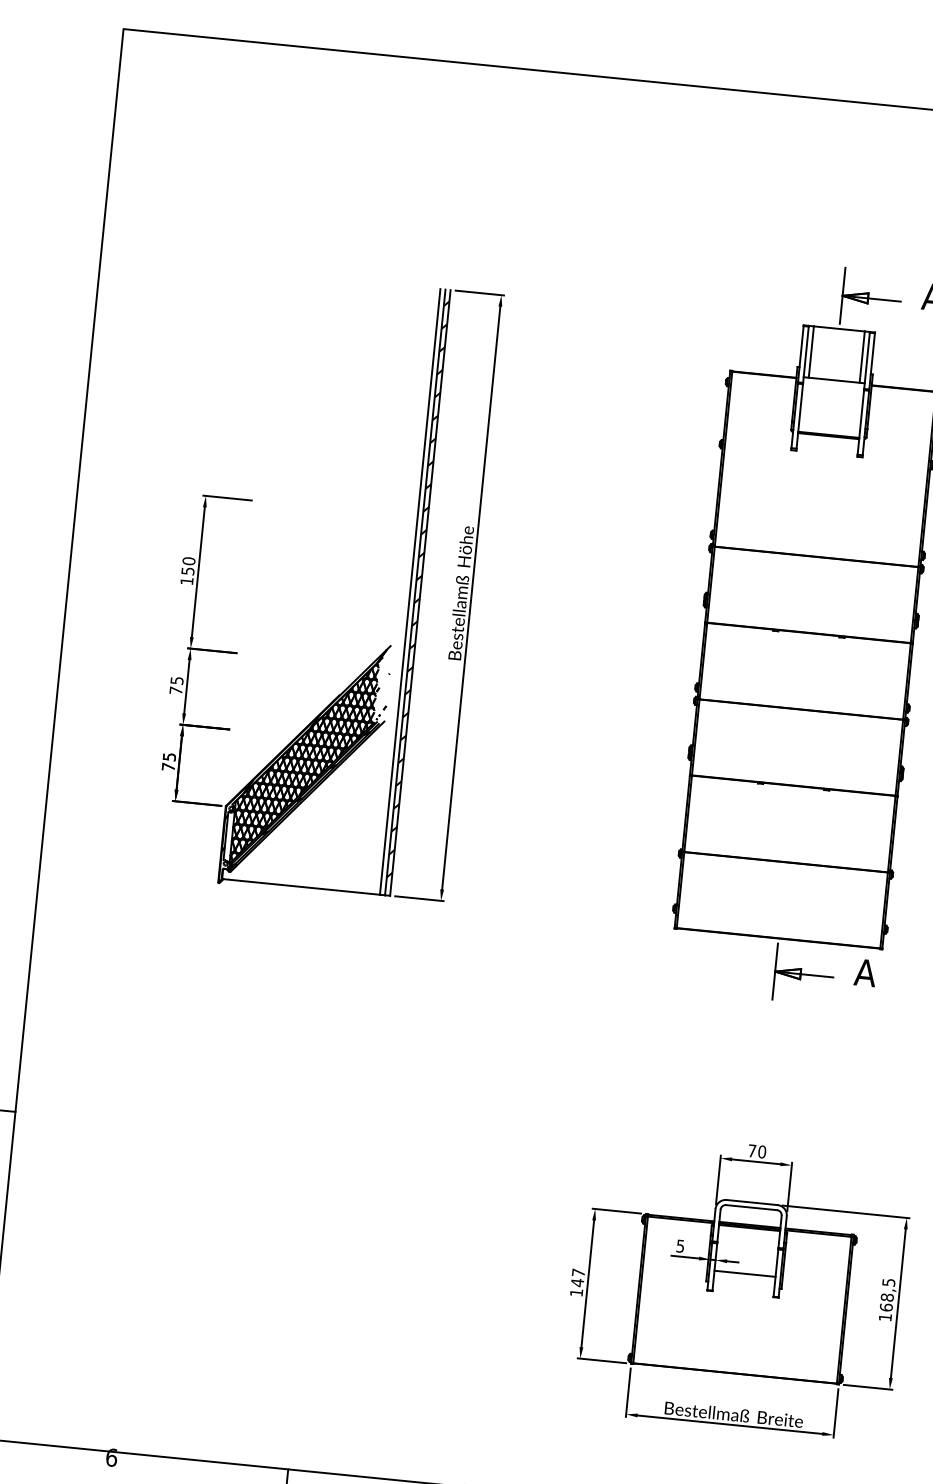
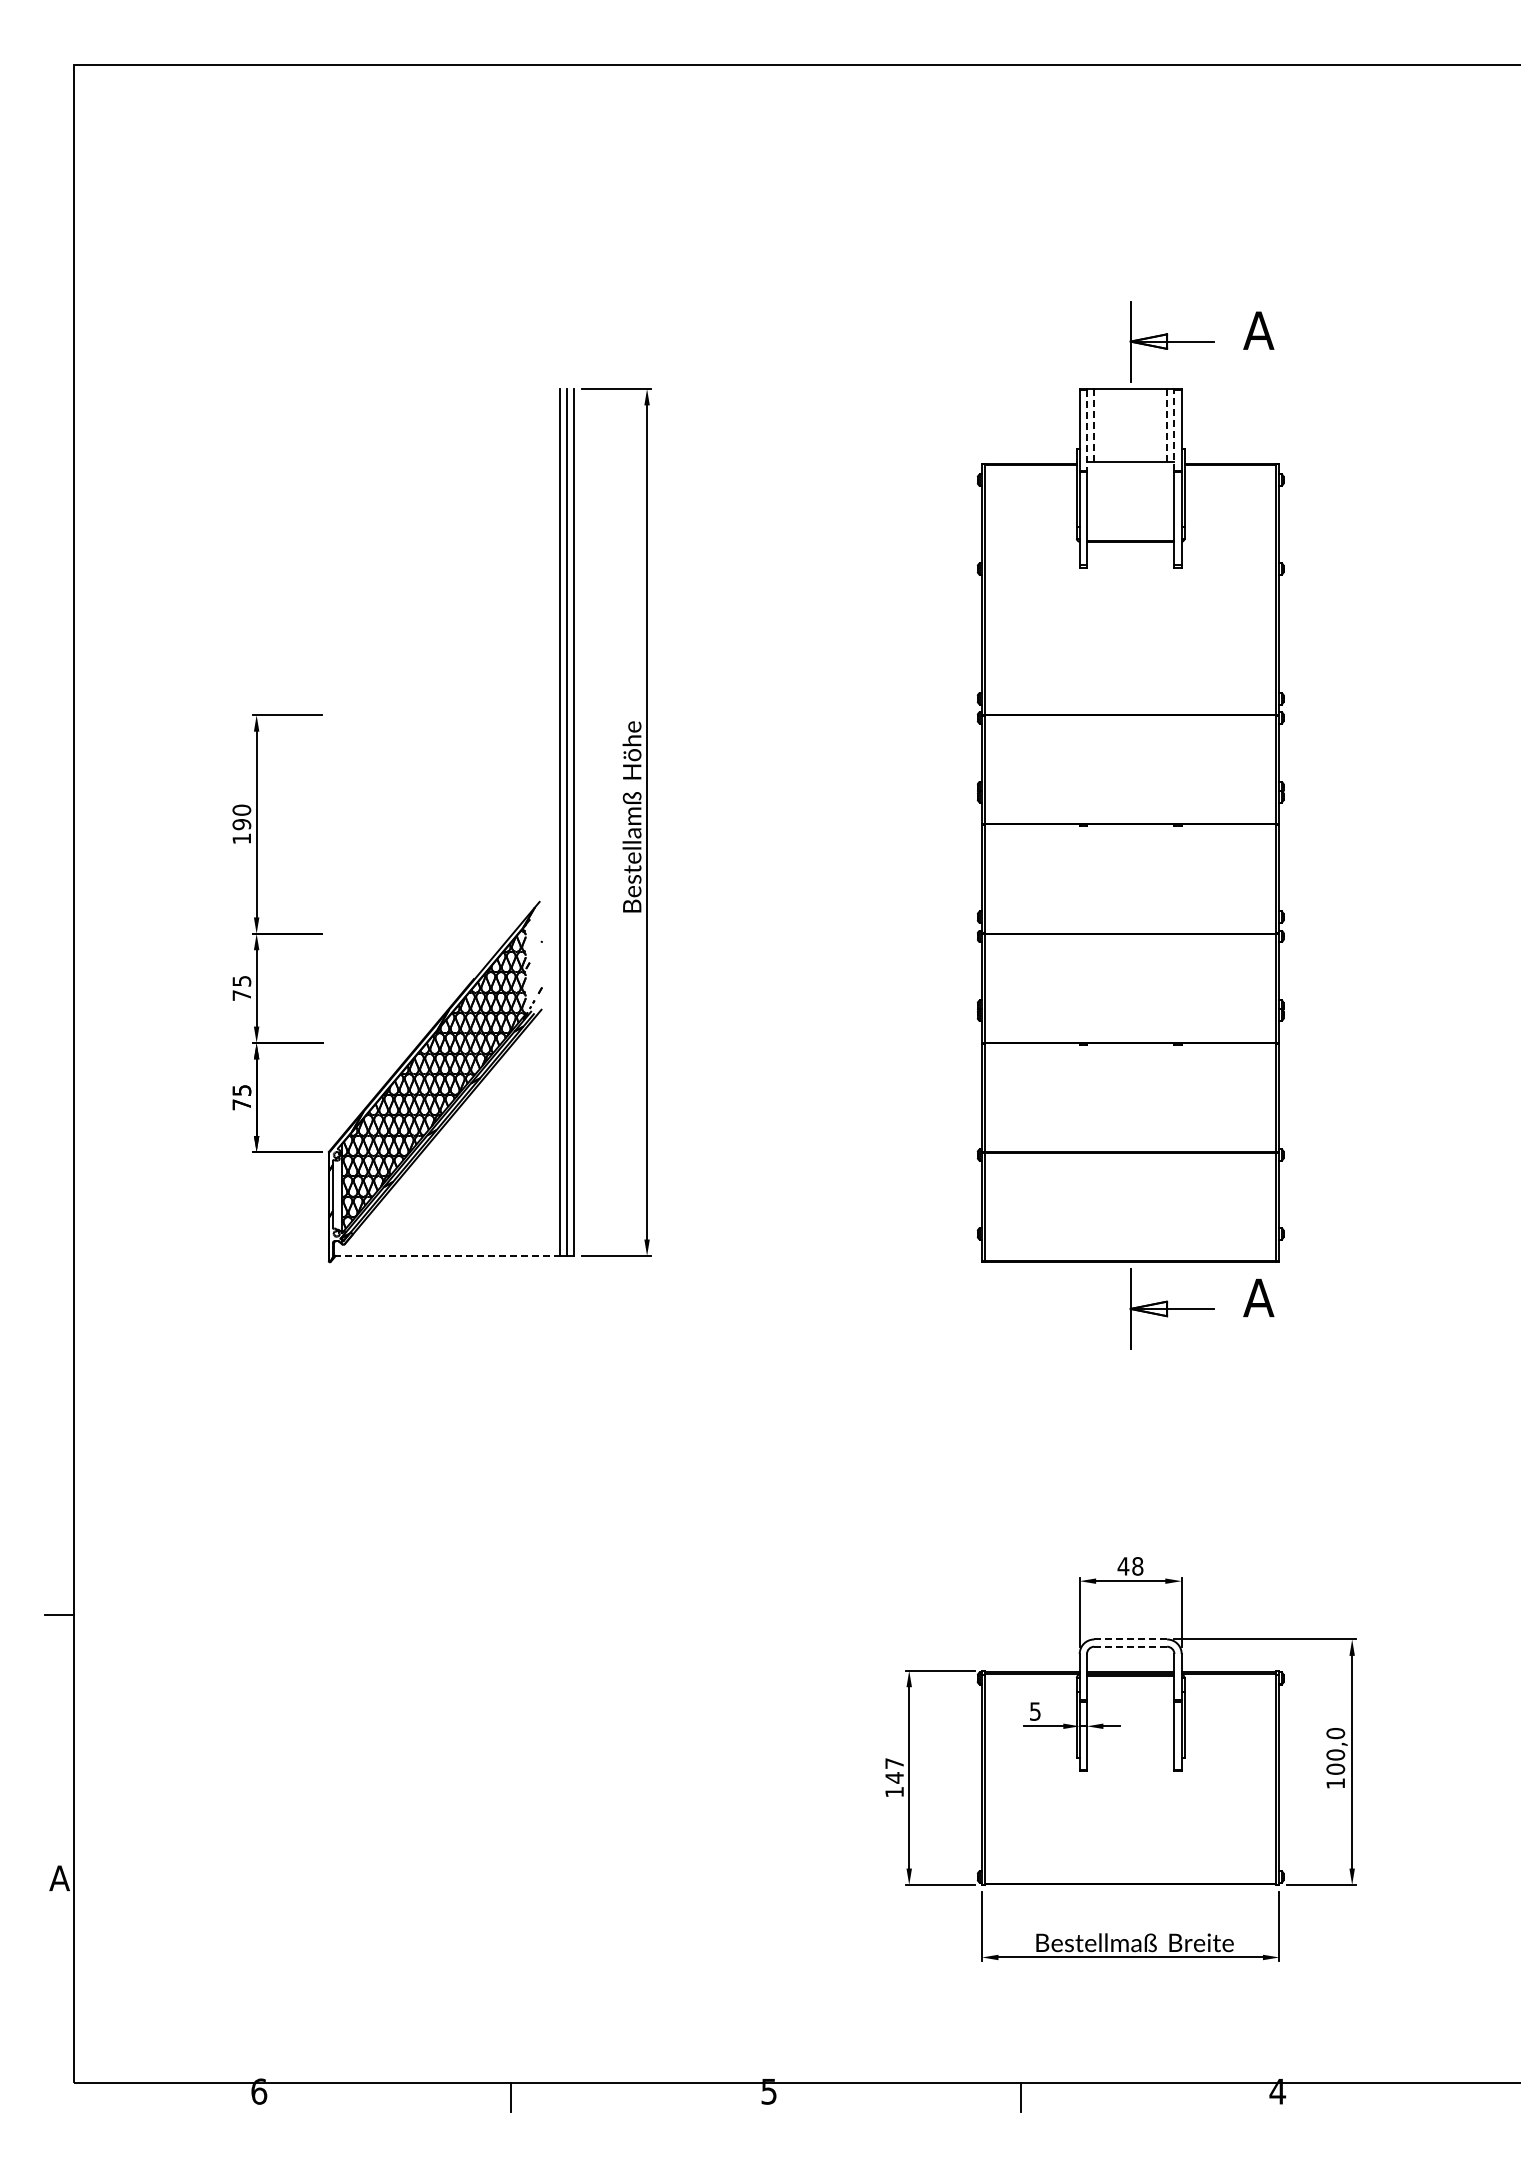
line: (811, 351) -> (1094, 425), solid -> dashed
line: (805, 354) -> (1086, 430), solid -> dashed
line: (862, 357) -> (1167, 425), solid -> dashed
line: (867, 360) -> (1174, 429), solid -> dashed
text: (187, 571) -> (241, 824), 150 -> 190
hatch: (417, 598) -> (570, 830), removed
line: (300, 886) -> (446, 1255), solid -> dashed
text: (757, 1151) -> (1130, 1566), 70 -> 48
line: (752, 1202) -> (1131, 1639), solid -> dashed
line: (751, 1207) -> (1130, 1646), solid -> dashed
line: (744, 1273) -> (1130, 1741), removed
text: (887, 1295) -> (1335, 1751), 168,5 -> 100,0

